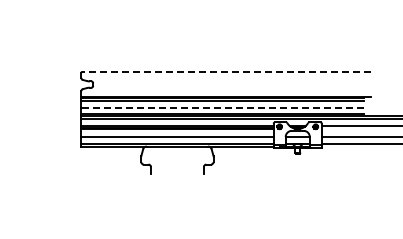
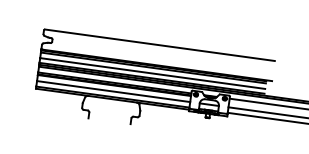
line: (226, 71) -> (159, 44), dashed -> solid
line: (222, 108) -> (152, 73), dashed -> solid

